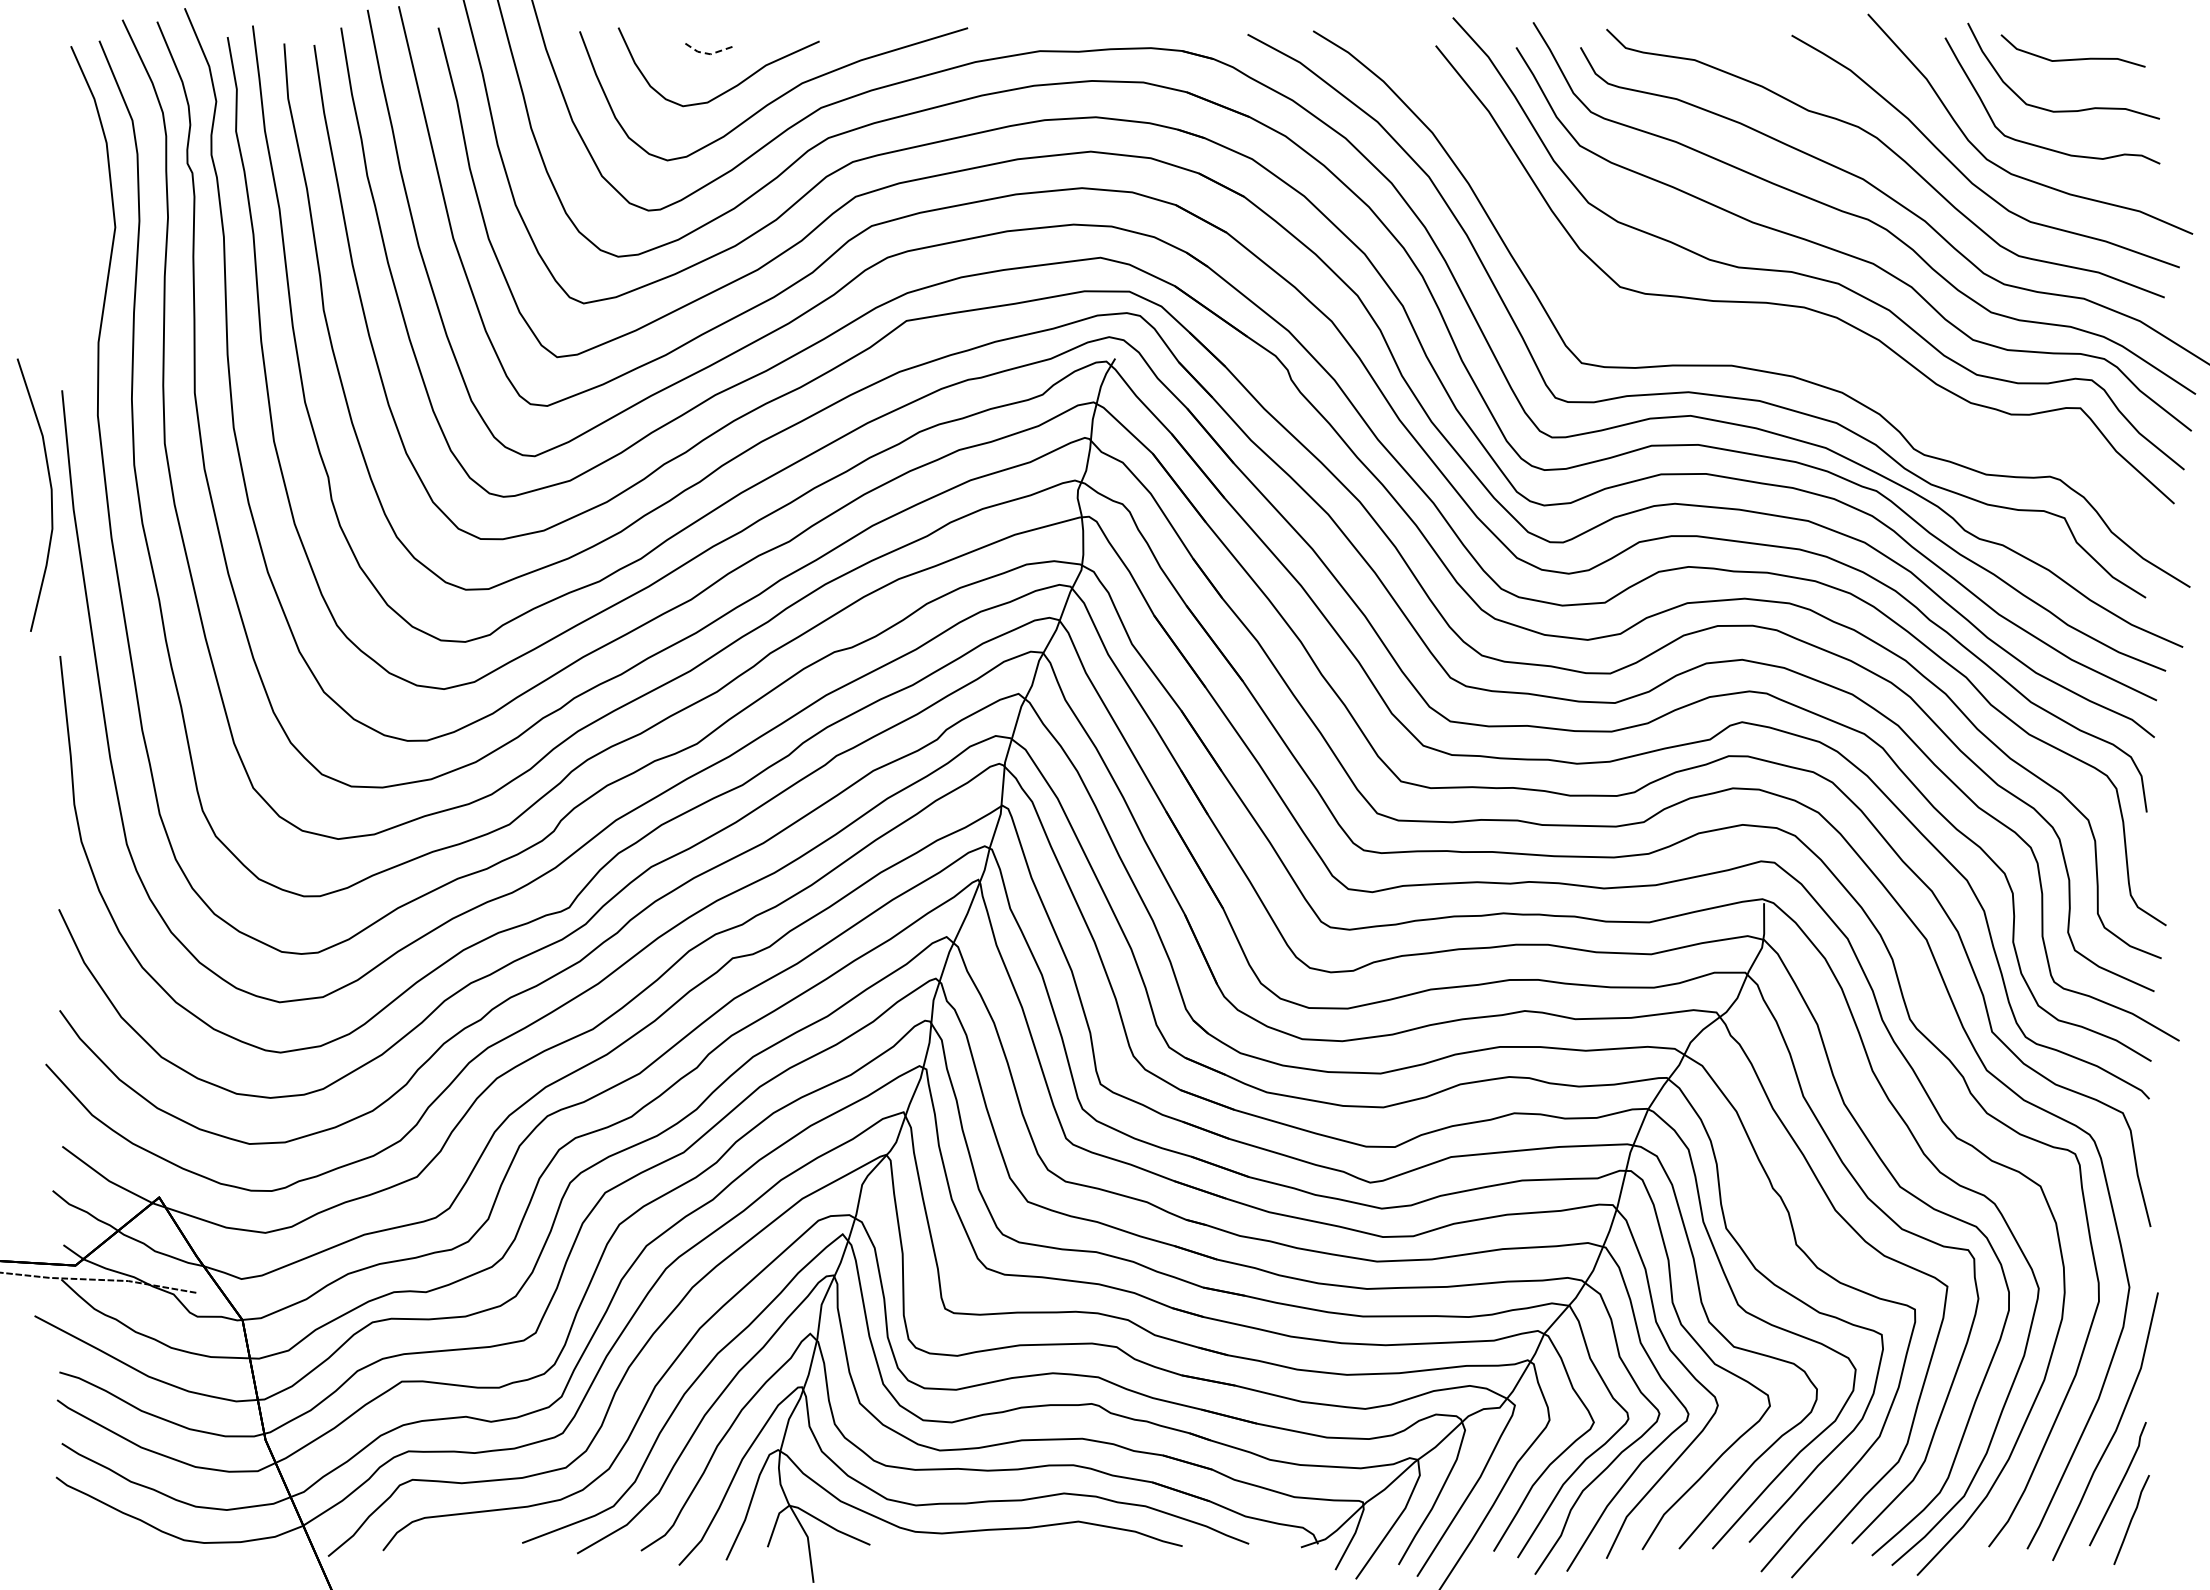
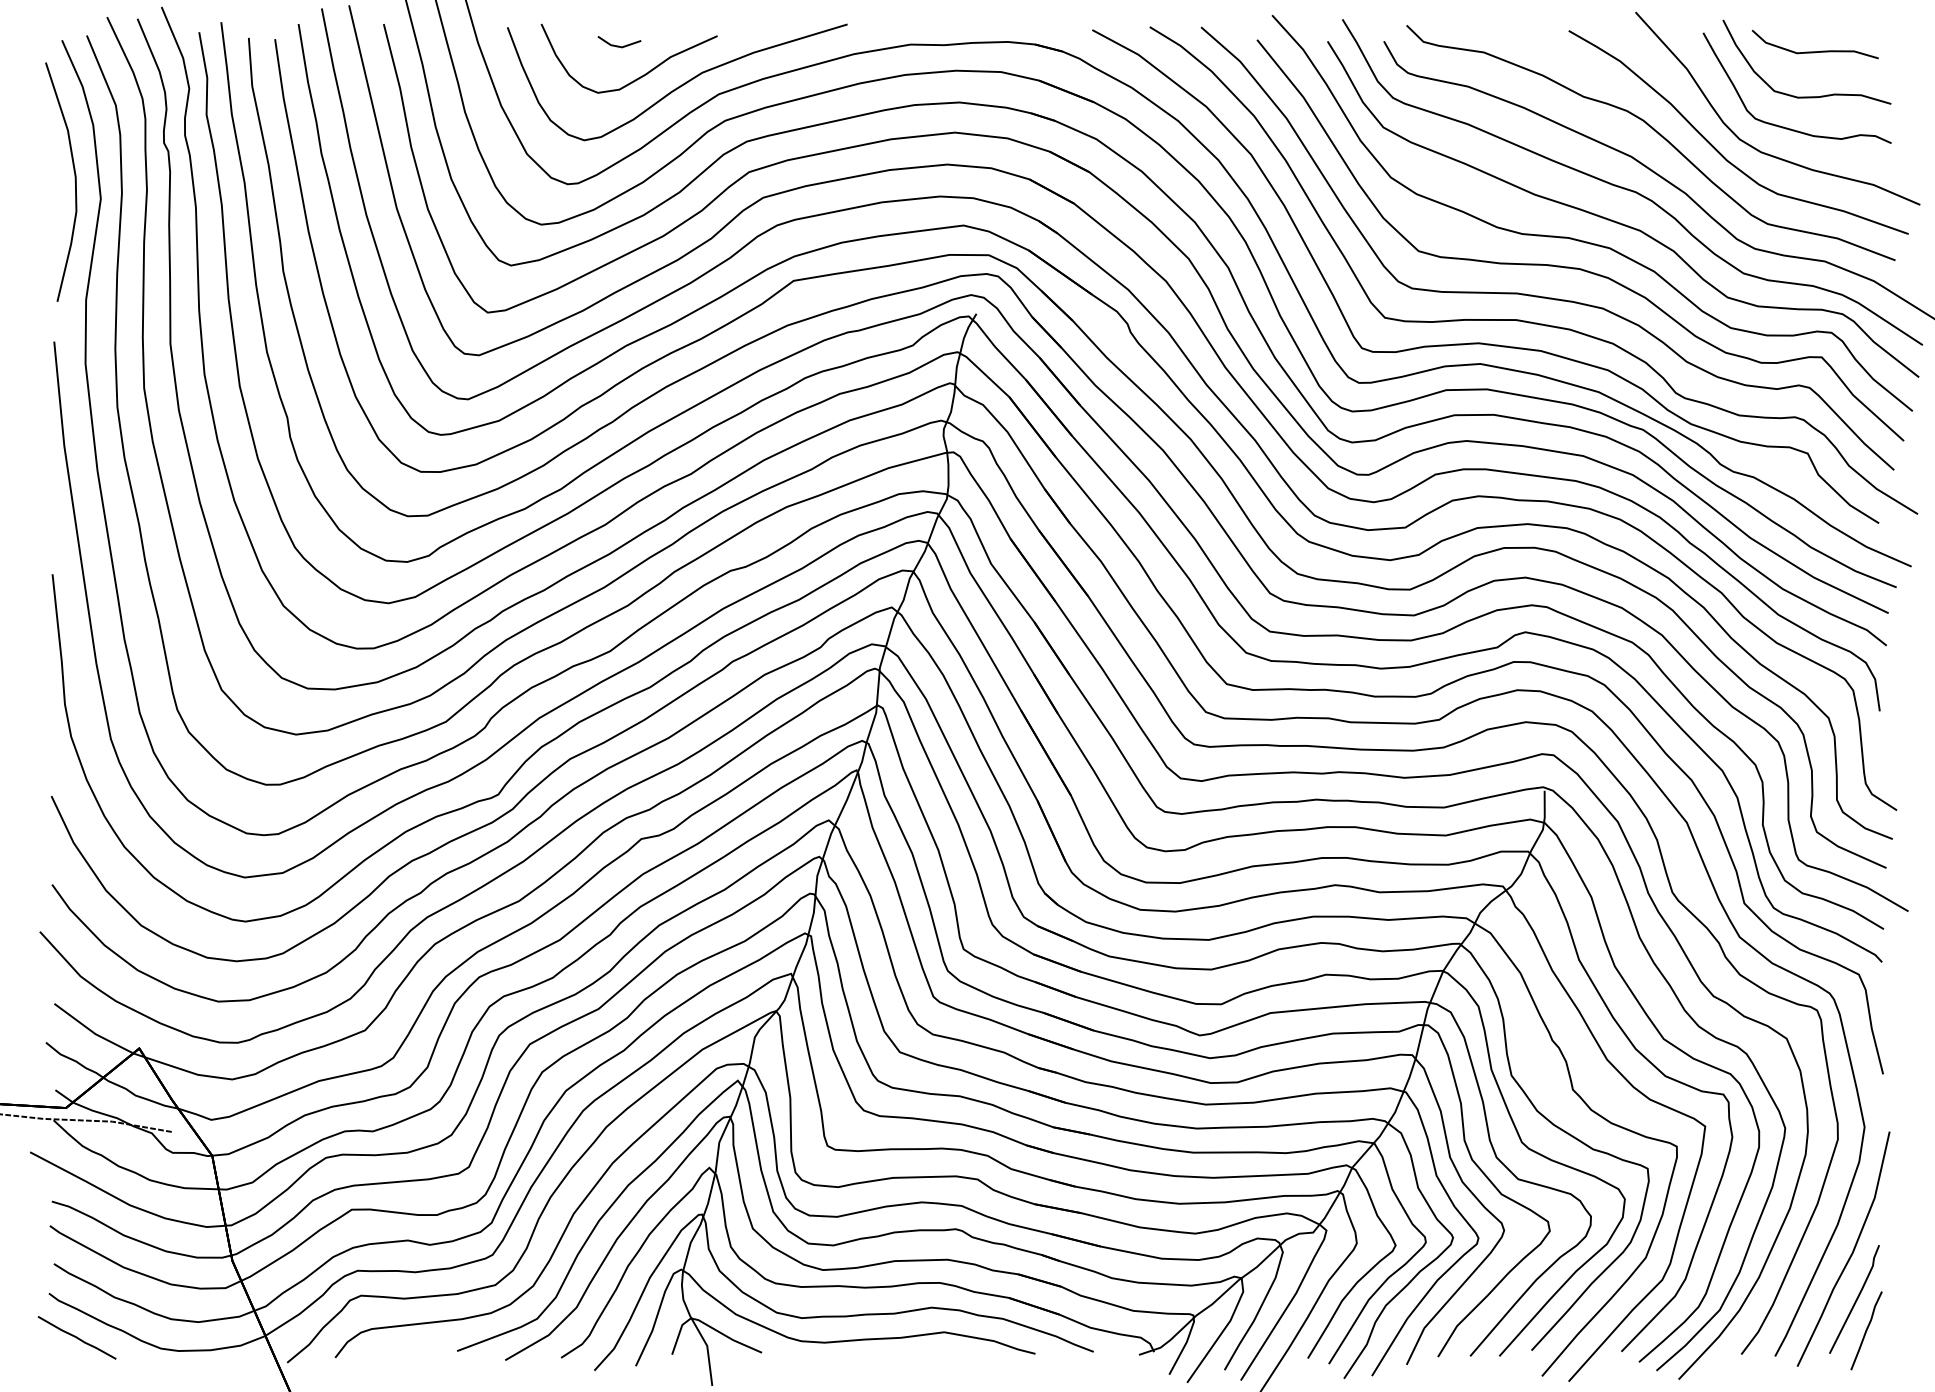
line: (706, 53) -> (618, 46), dashed -> solid
curve: (1755, 337) -> (1537, 295), added
curve: (50, 494) -> (74, 181), moved
line: (88, 1527) -> (77, 1337), added

